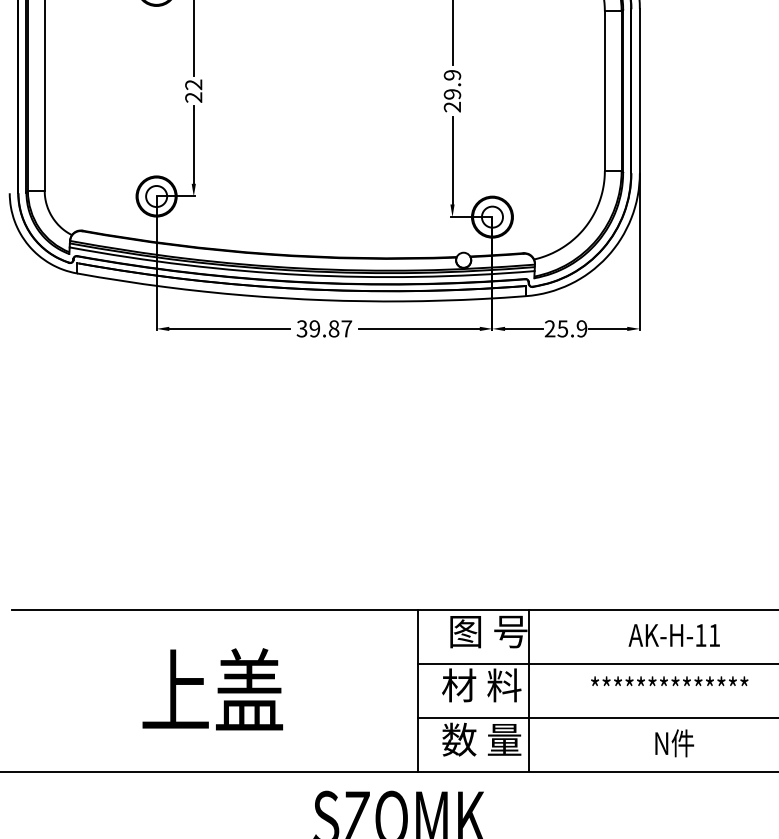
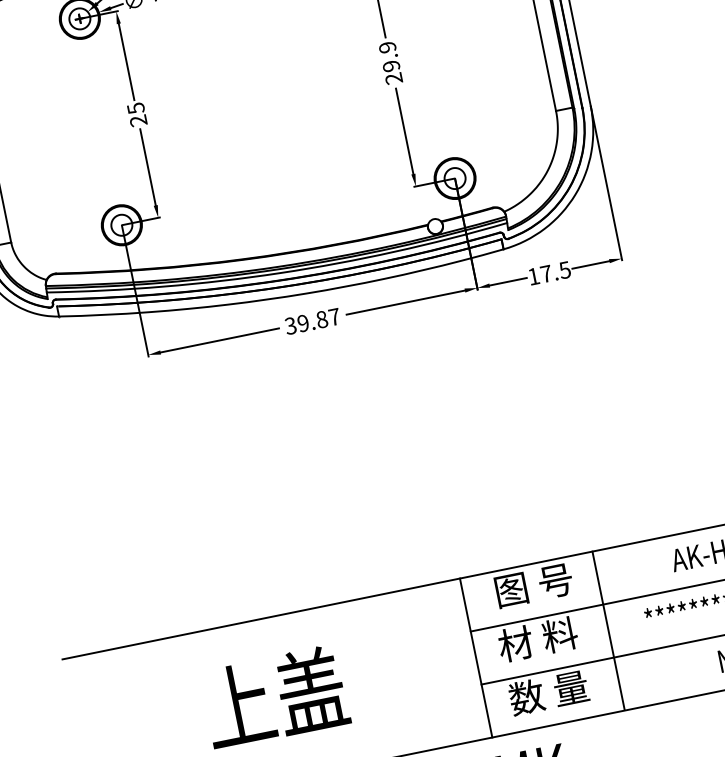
text: (193, 84) -> (135, 108), 22 -> 25
text: (565, 328) -> (548, 273), 25.9 -> 17.5
line: (528, 690) -> (608, 630), moved

